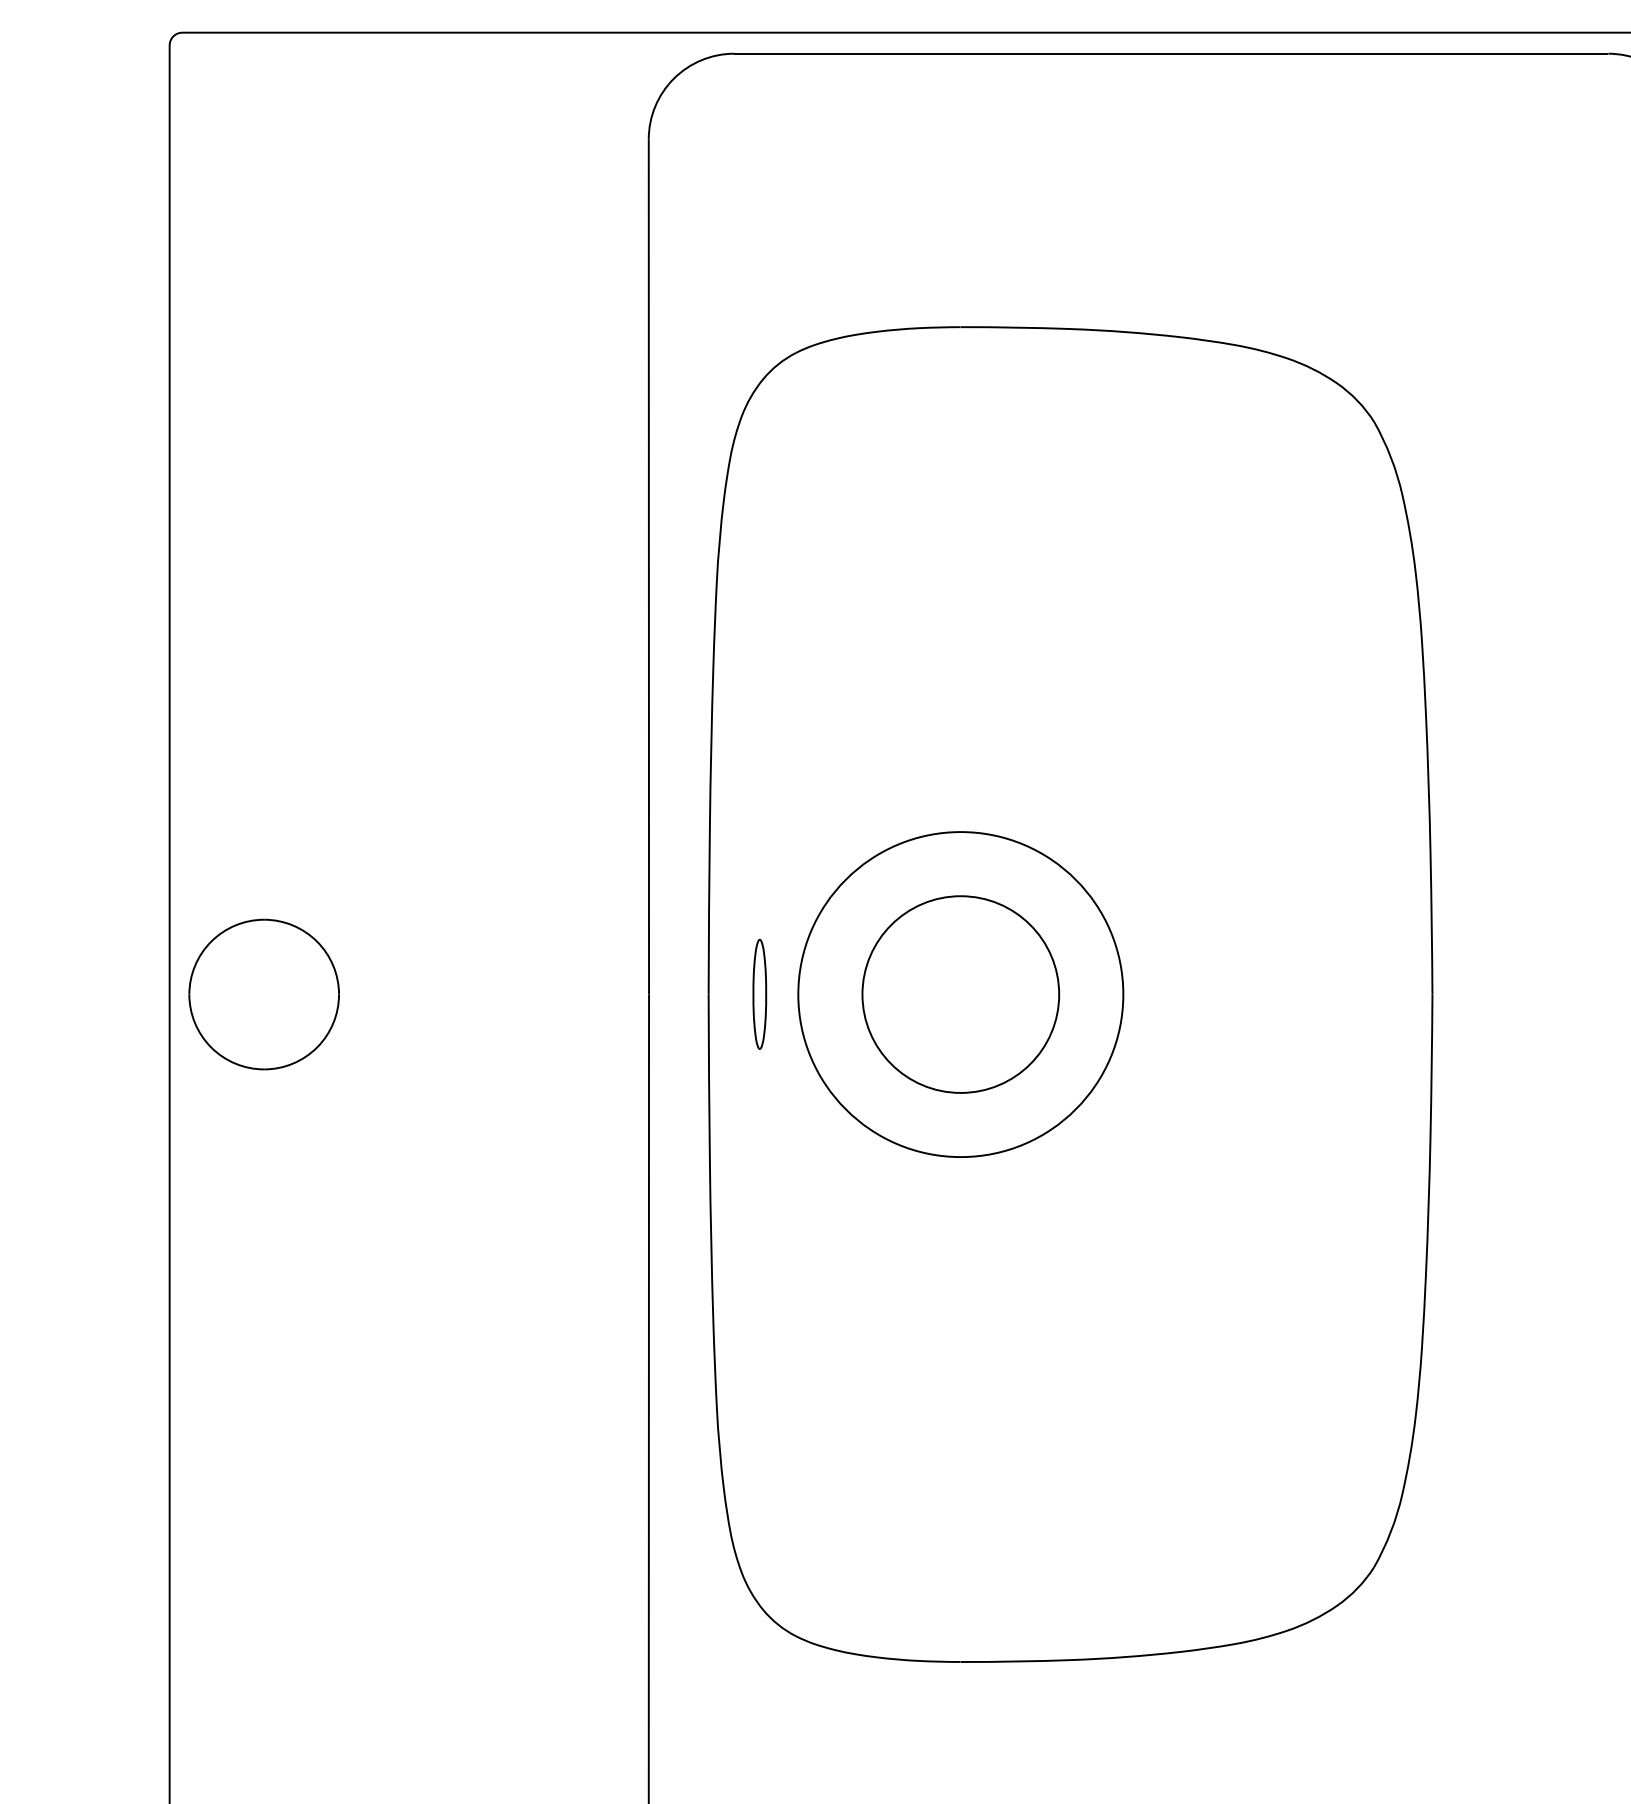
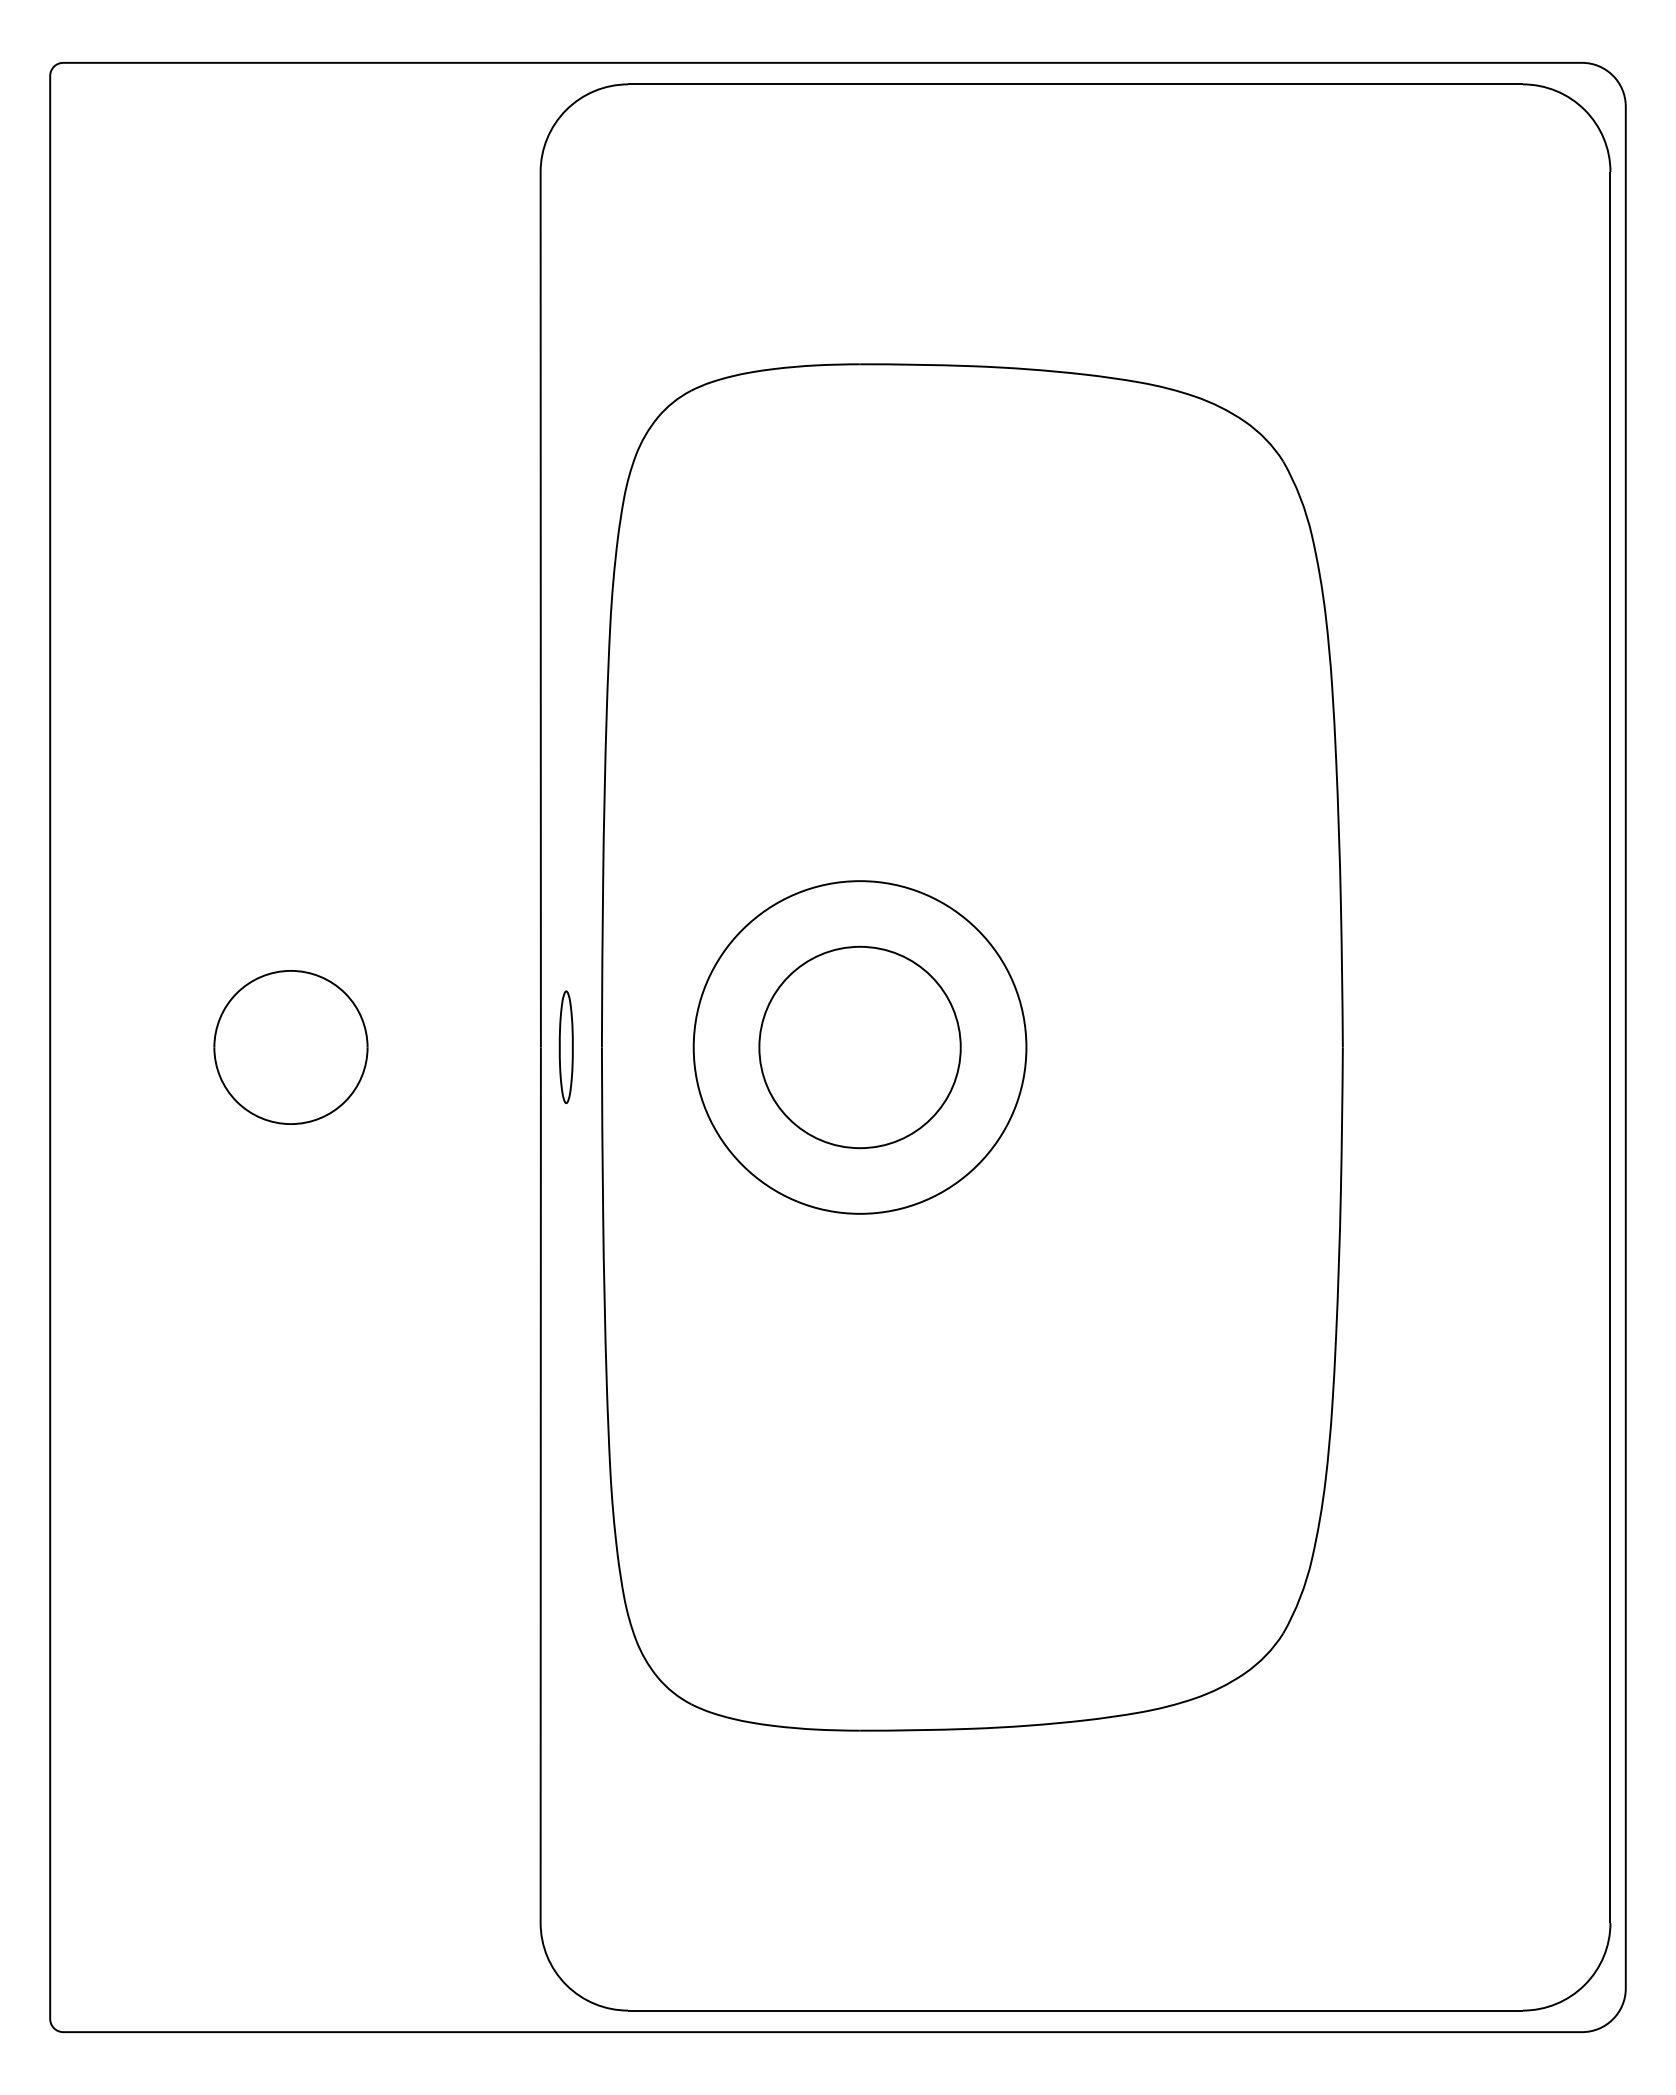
part: (263, 994) -> (290, 1047), moved
part: (759, 994) -> (565, 1047), moved

